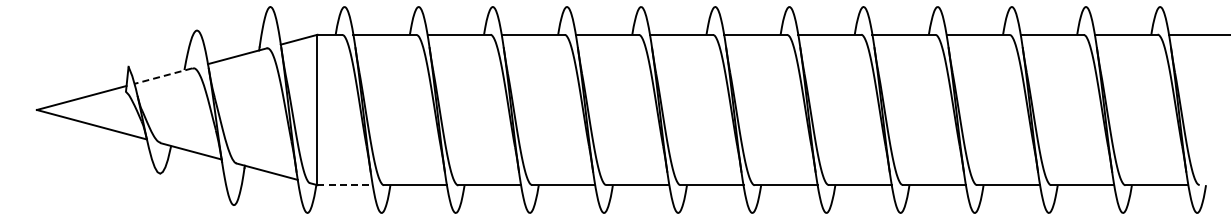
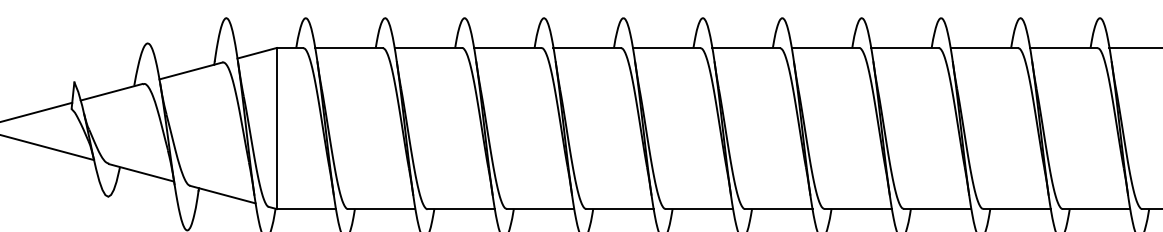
line: (163, 76) -> (111, 92), dashed -> solid
line: (345, 185) -> (306, 209), dashed -> solid

